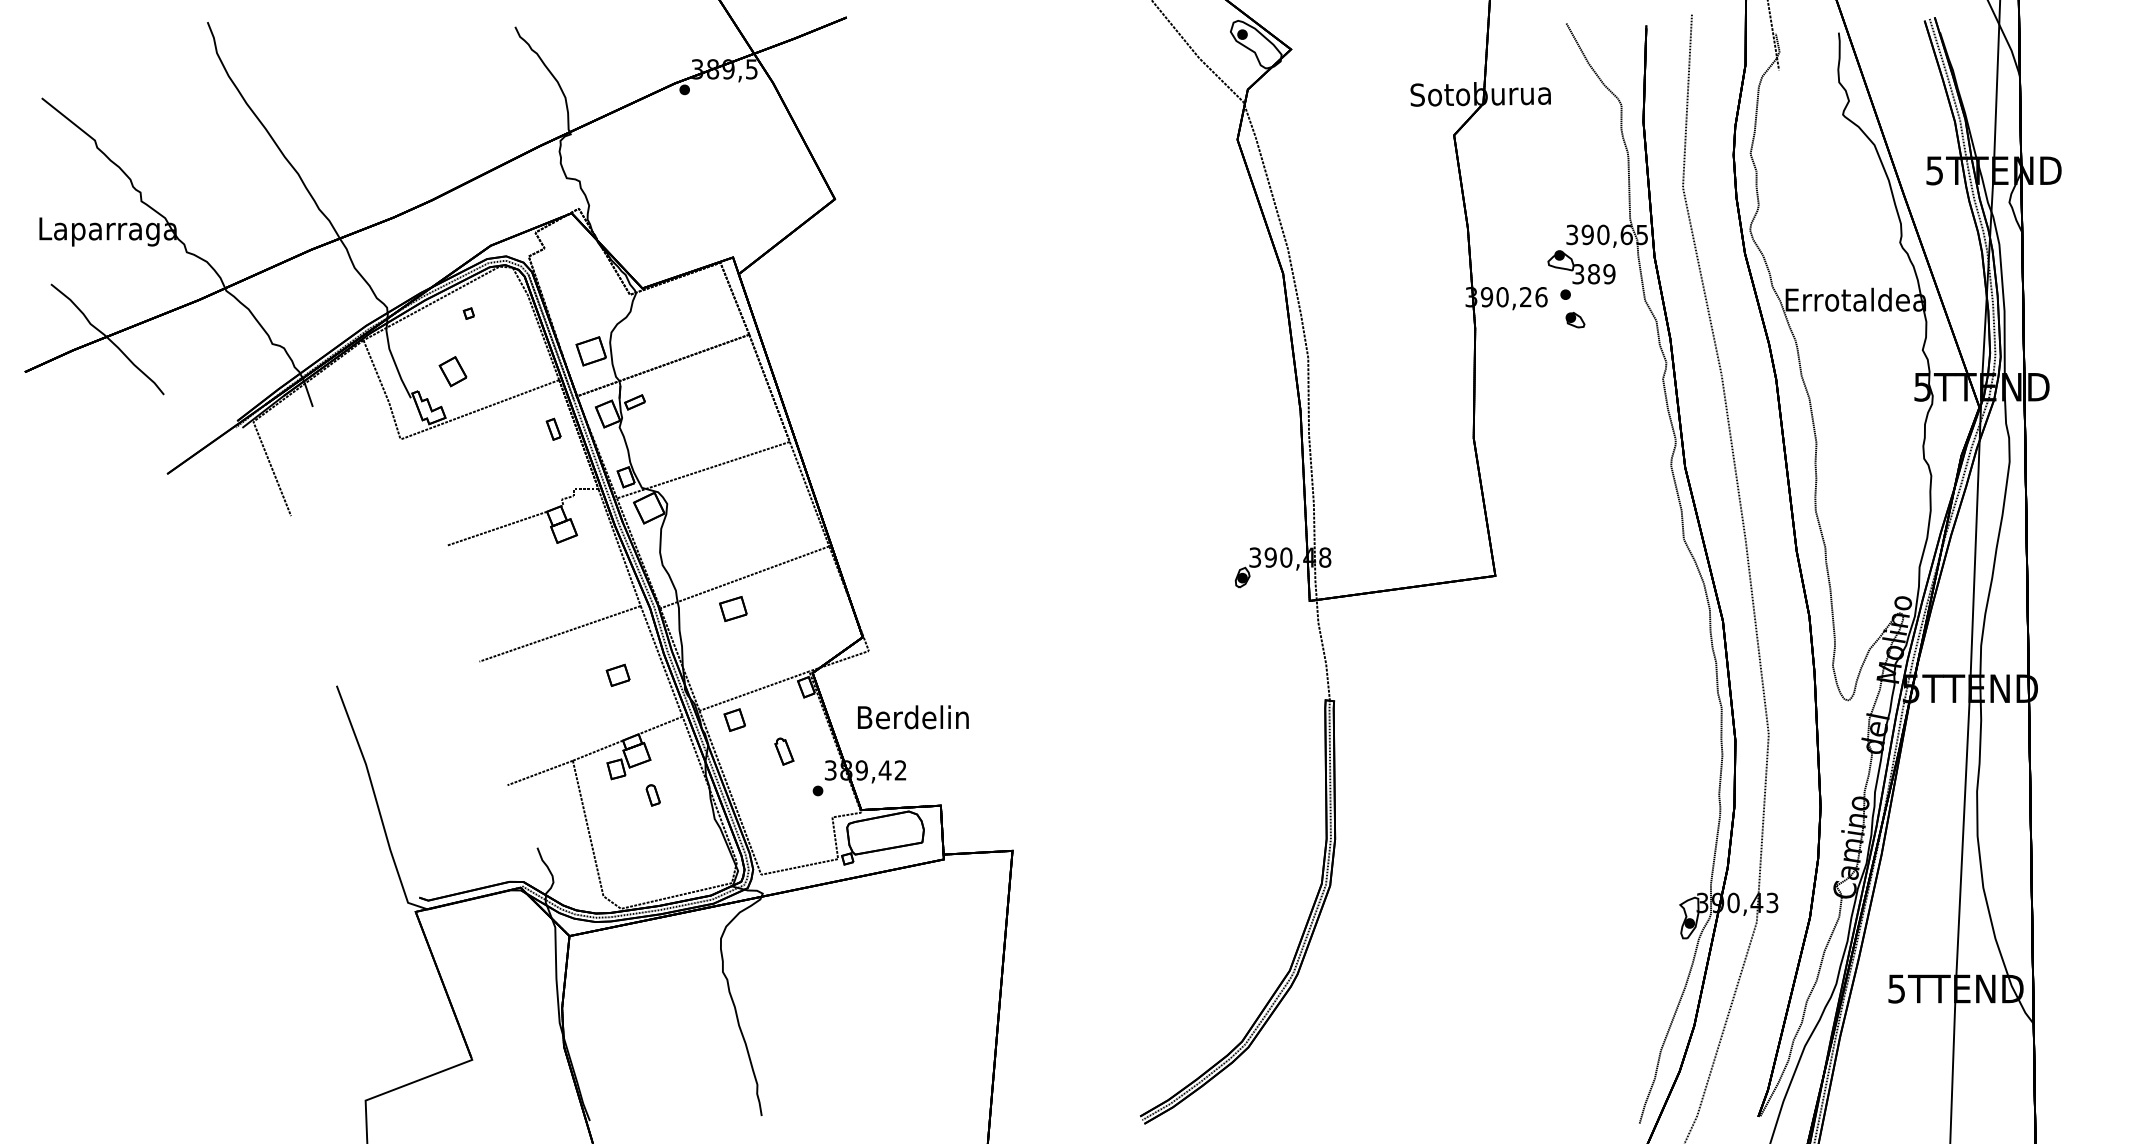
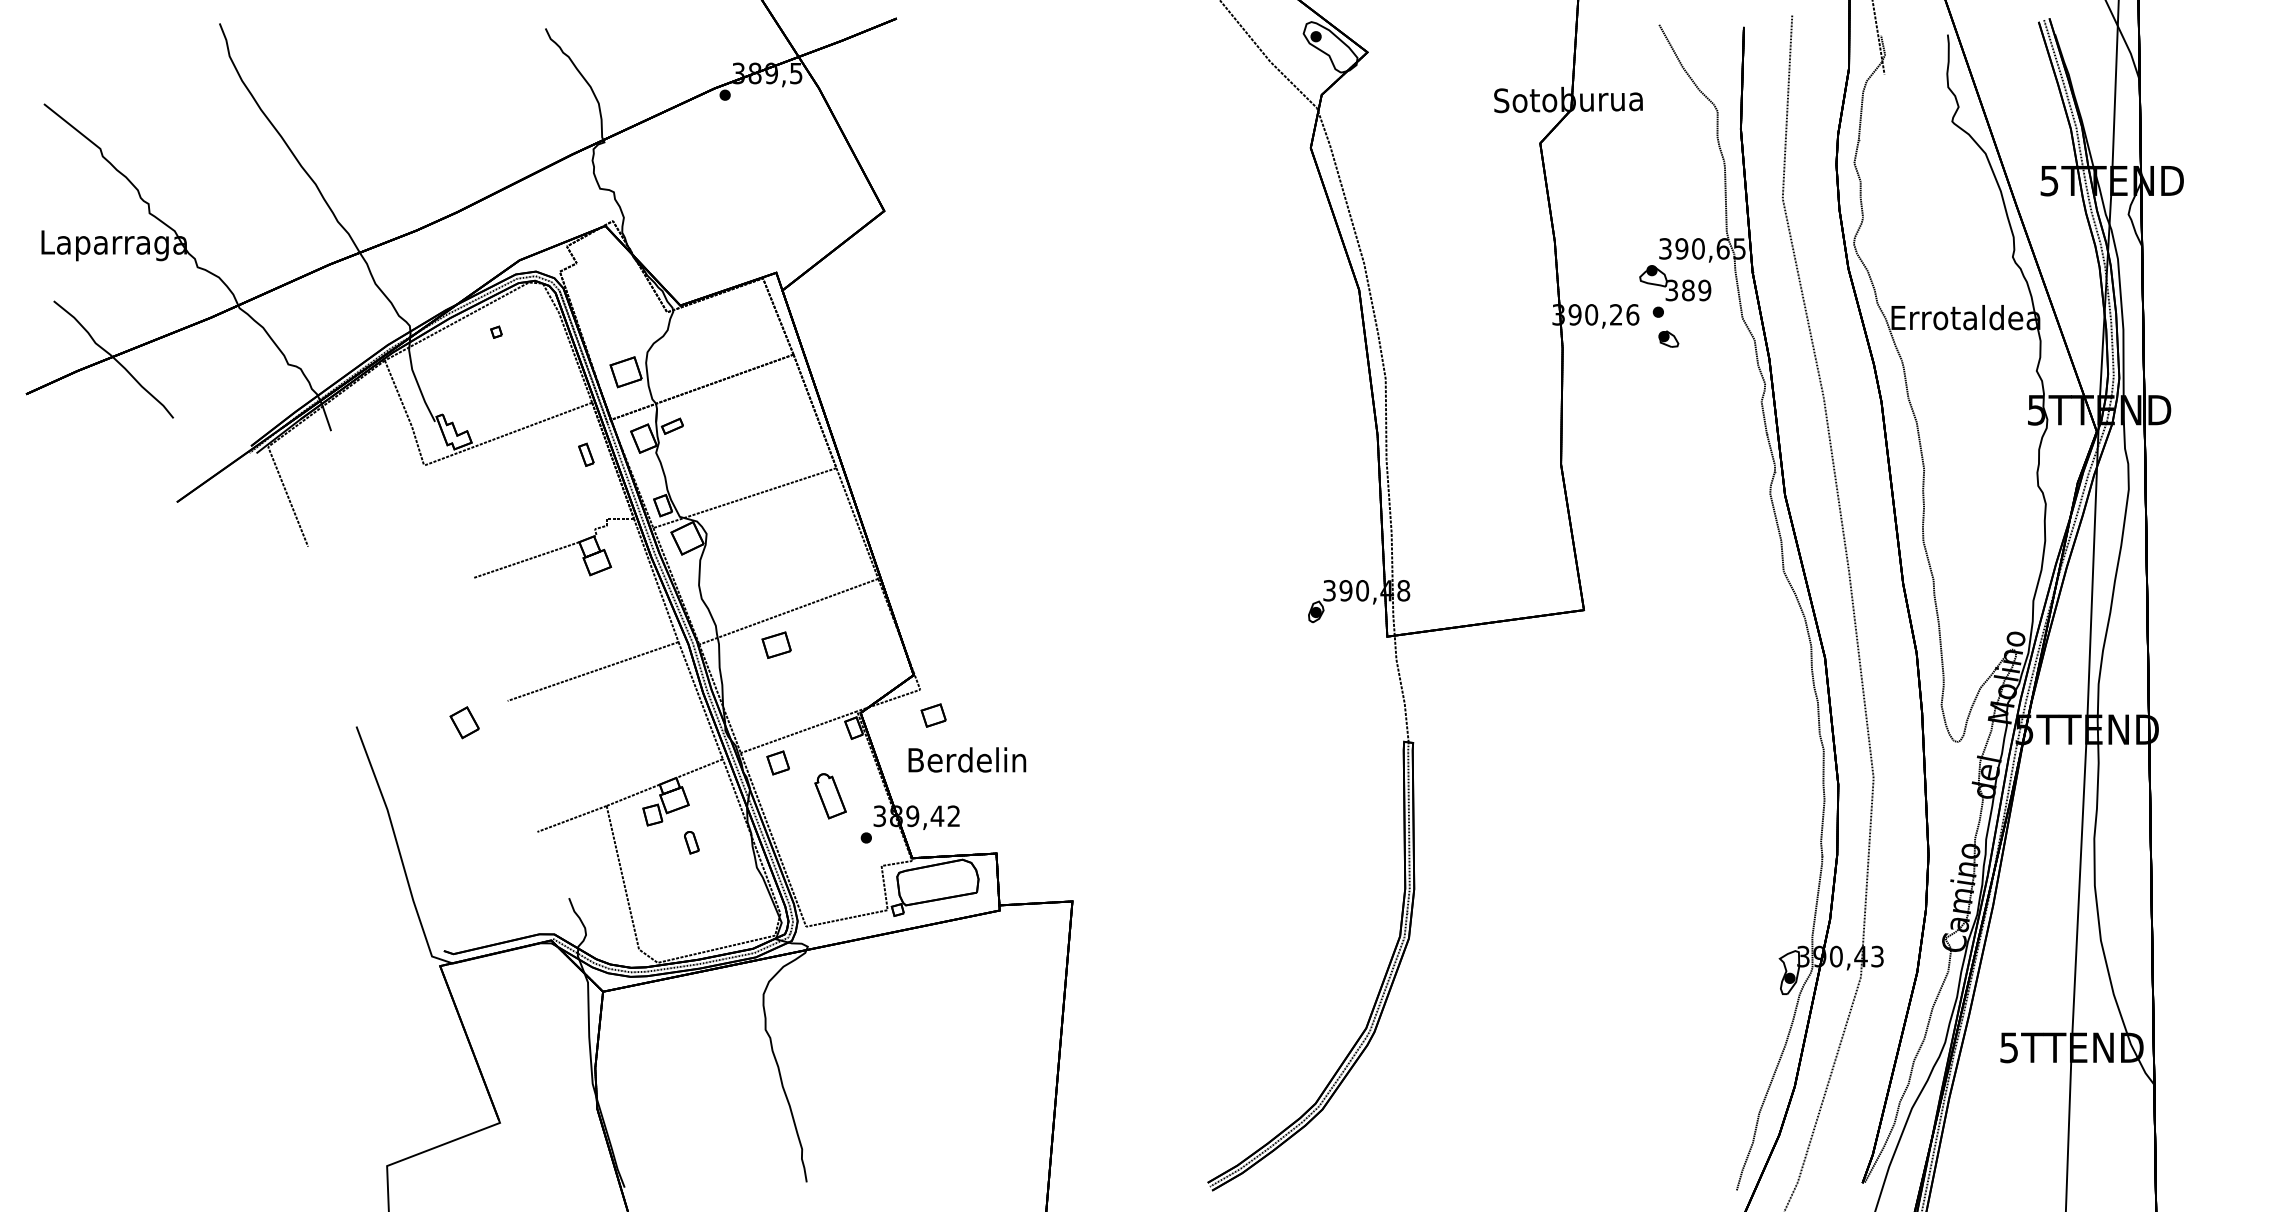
part: (452, 371) -> (464, 722), moved
part: (618, 675) -> (933, 715), moved
part: (784, 751) -> (830, 796), size x1.6

